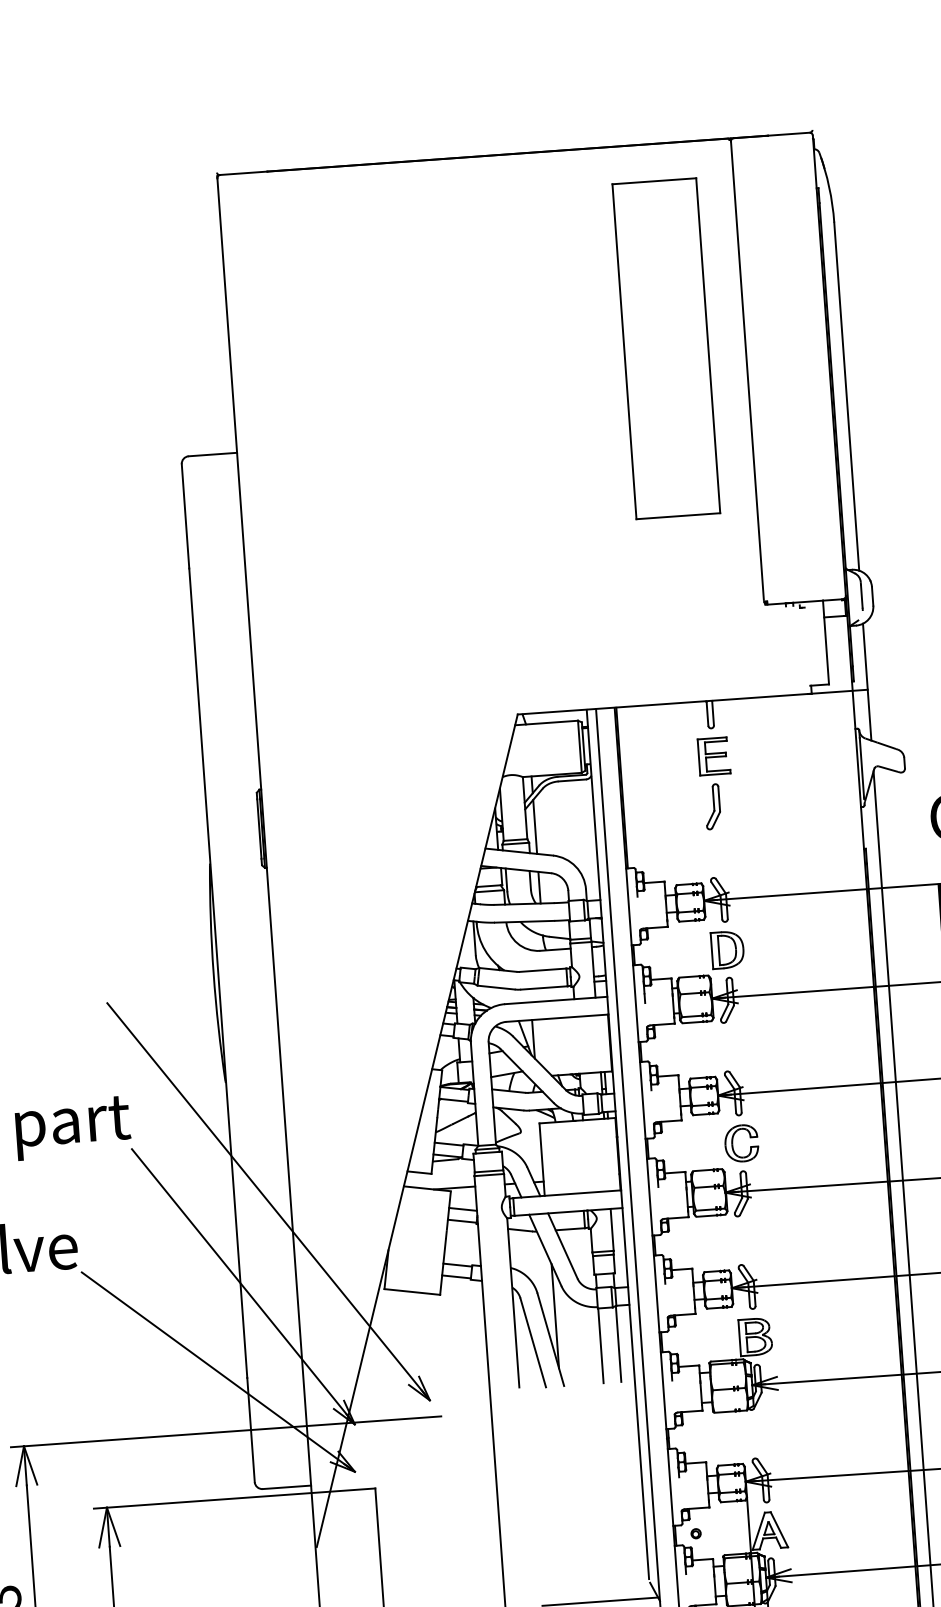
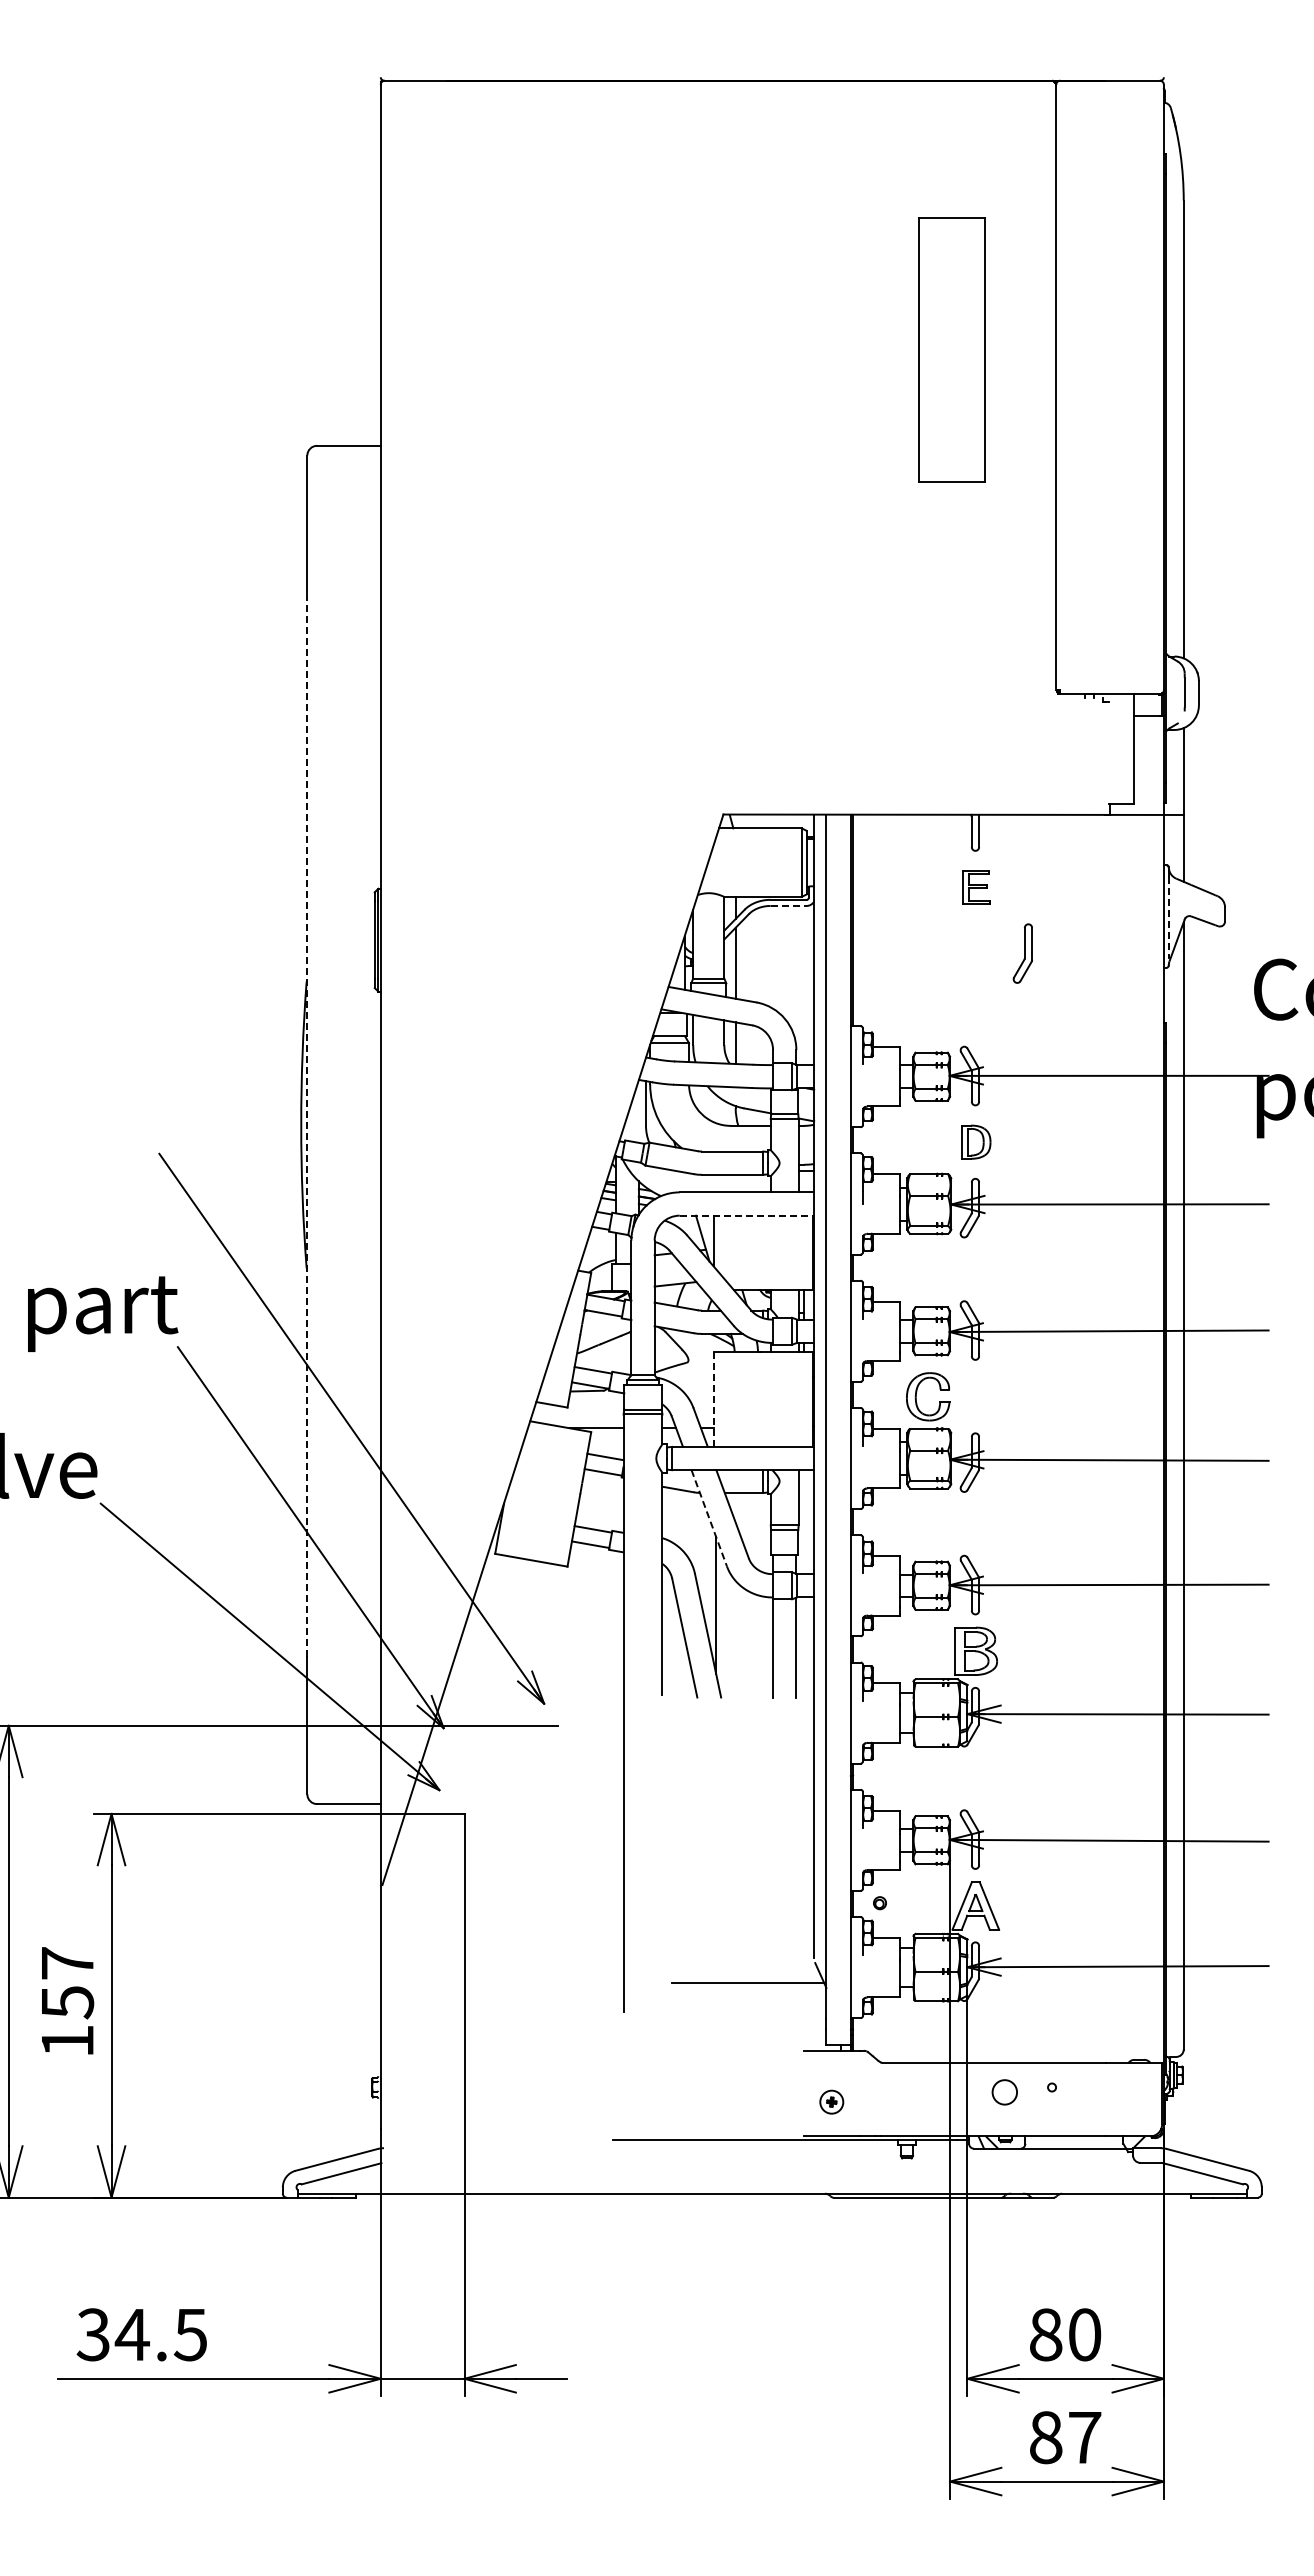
part: (665, 348) -> (951, 349), size x0.6
part: (714, 756) -> (976, 887), size x0.7
line: (861, 768) -> (1168, 917), solid -> dashed
line: (572, 780) -> (788, 905), solid -> dashed
part: (712, 806) -> (1022, 953), moved
part: (727, 949) -> (975, 1141), size x0.7
line: (218, 972) -> (307, 1124), solid -> dashed
line: (557, 1018) -> (747, 1215), solid -> dashed
part: (732, 1143) -> (916, 1396), moved
line: (542, 1159) -> (713, 1399), solid -> dashed
line: (545, 1250) -> (709, 1518), solid -> dashed

